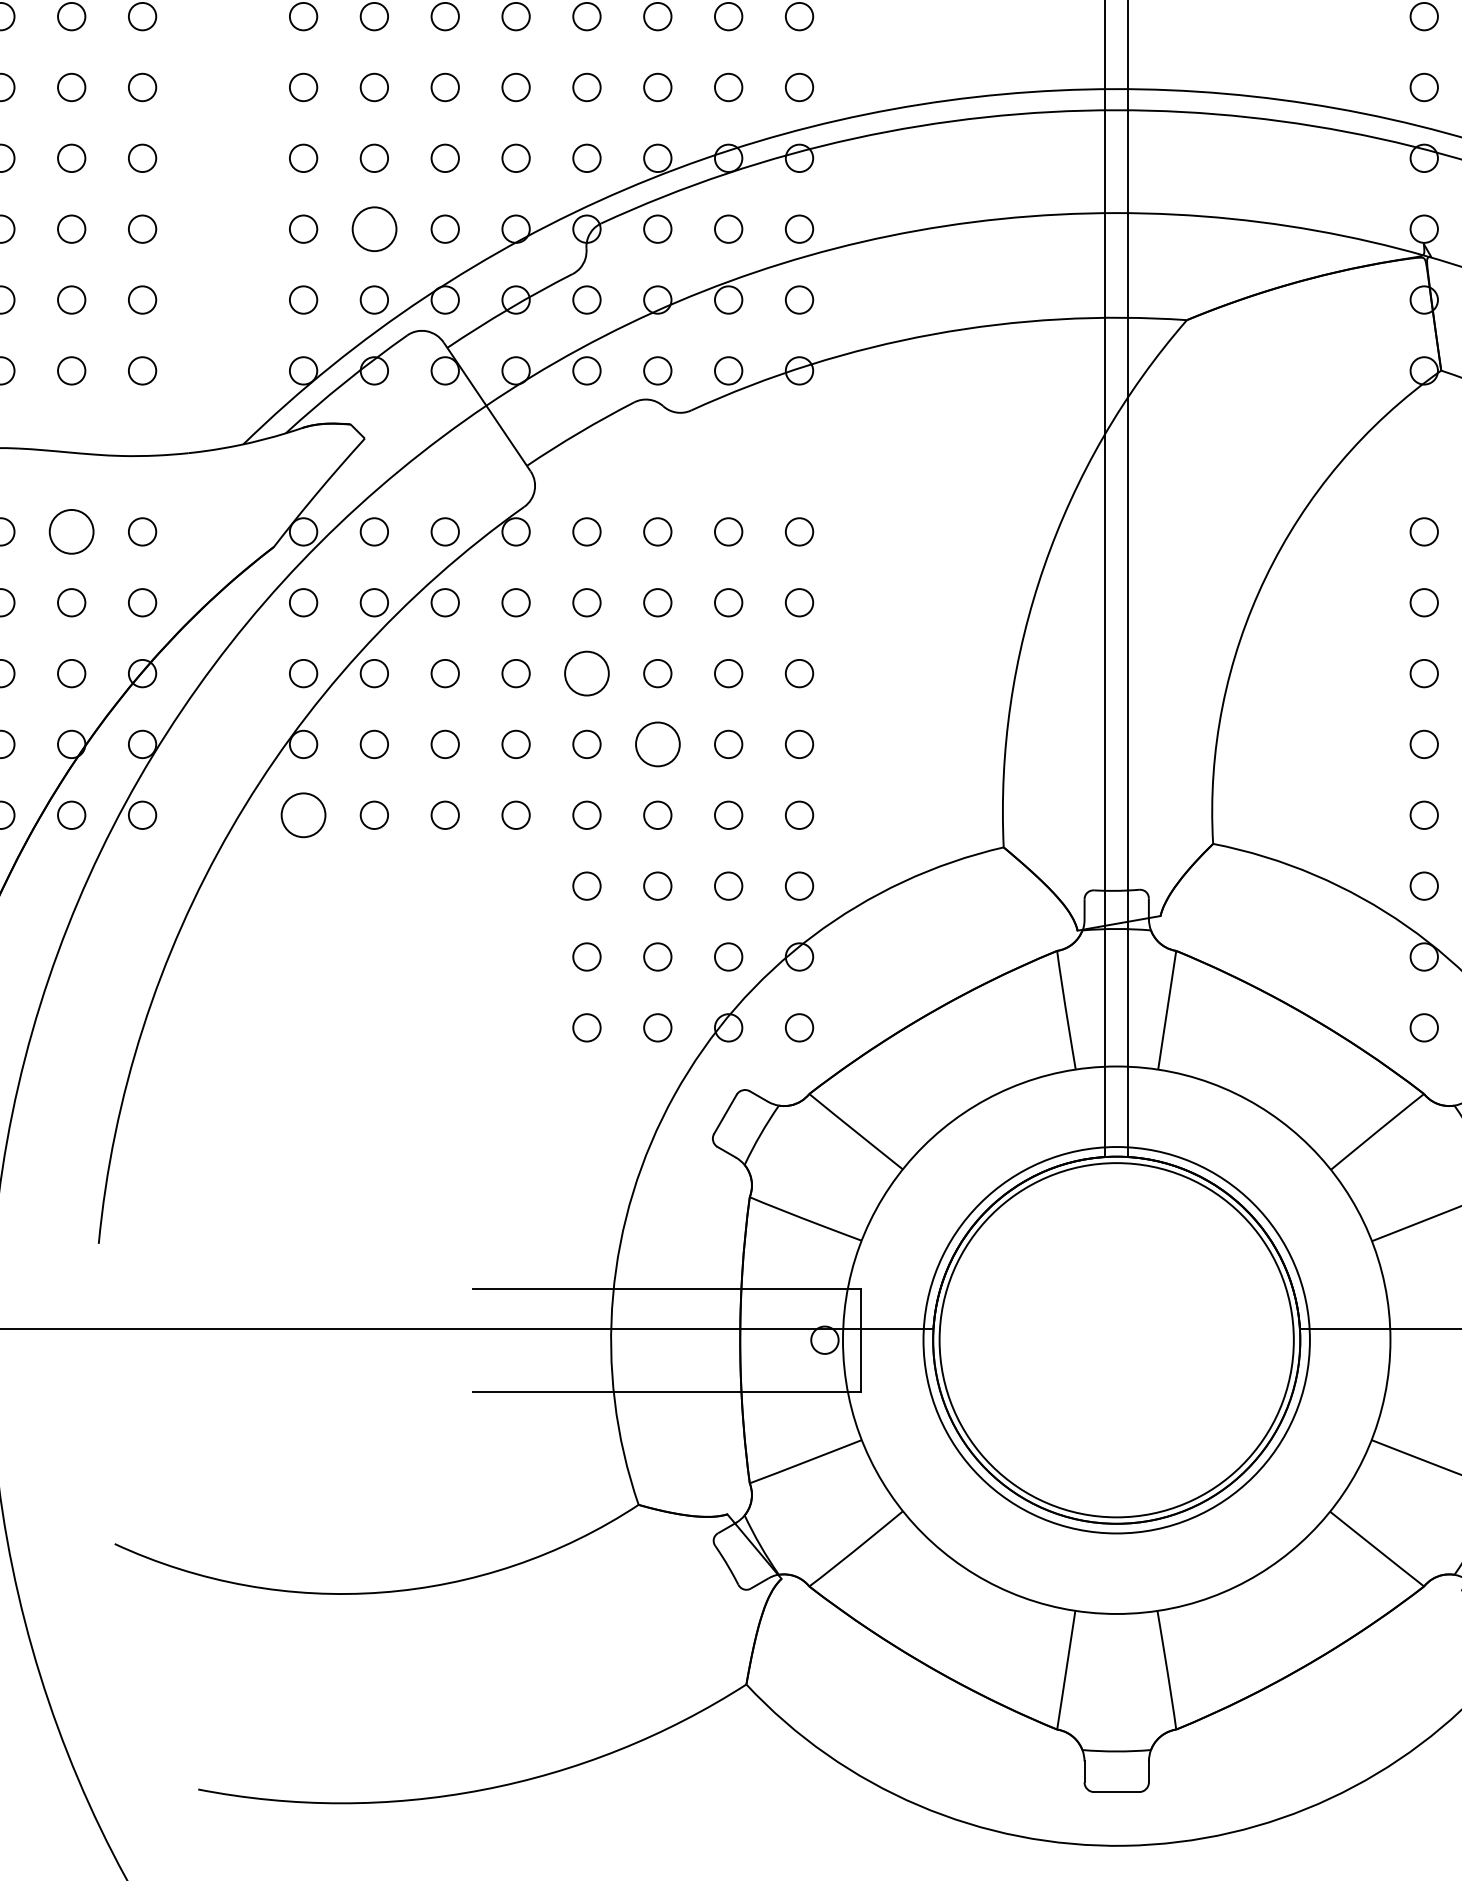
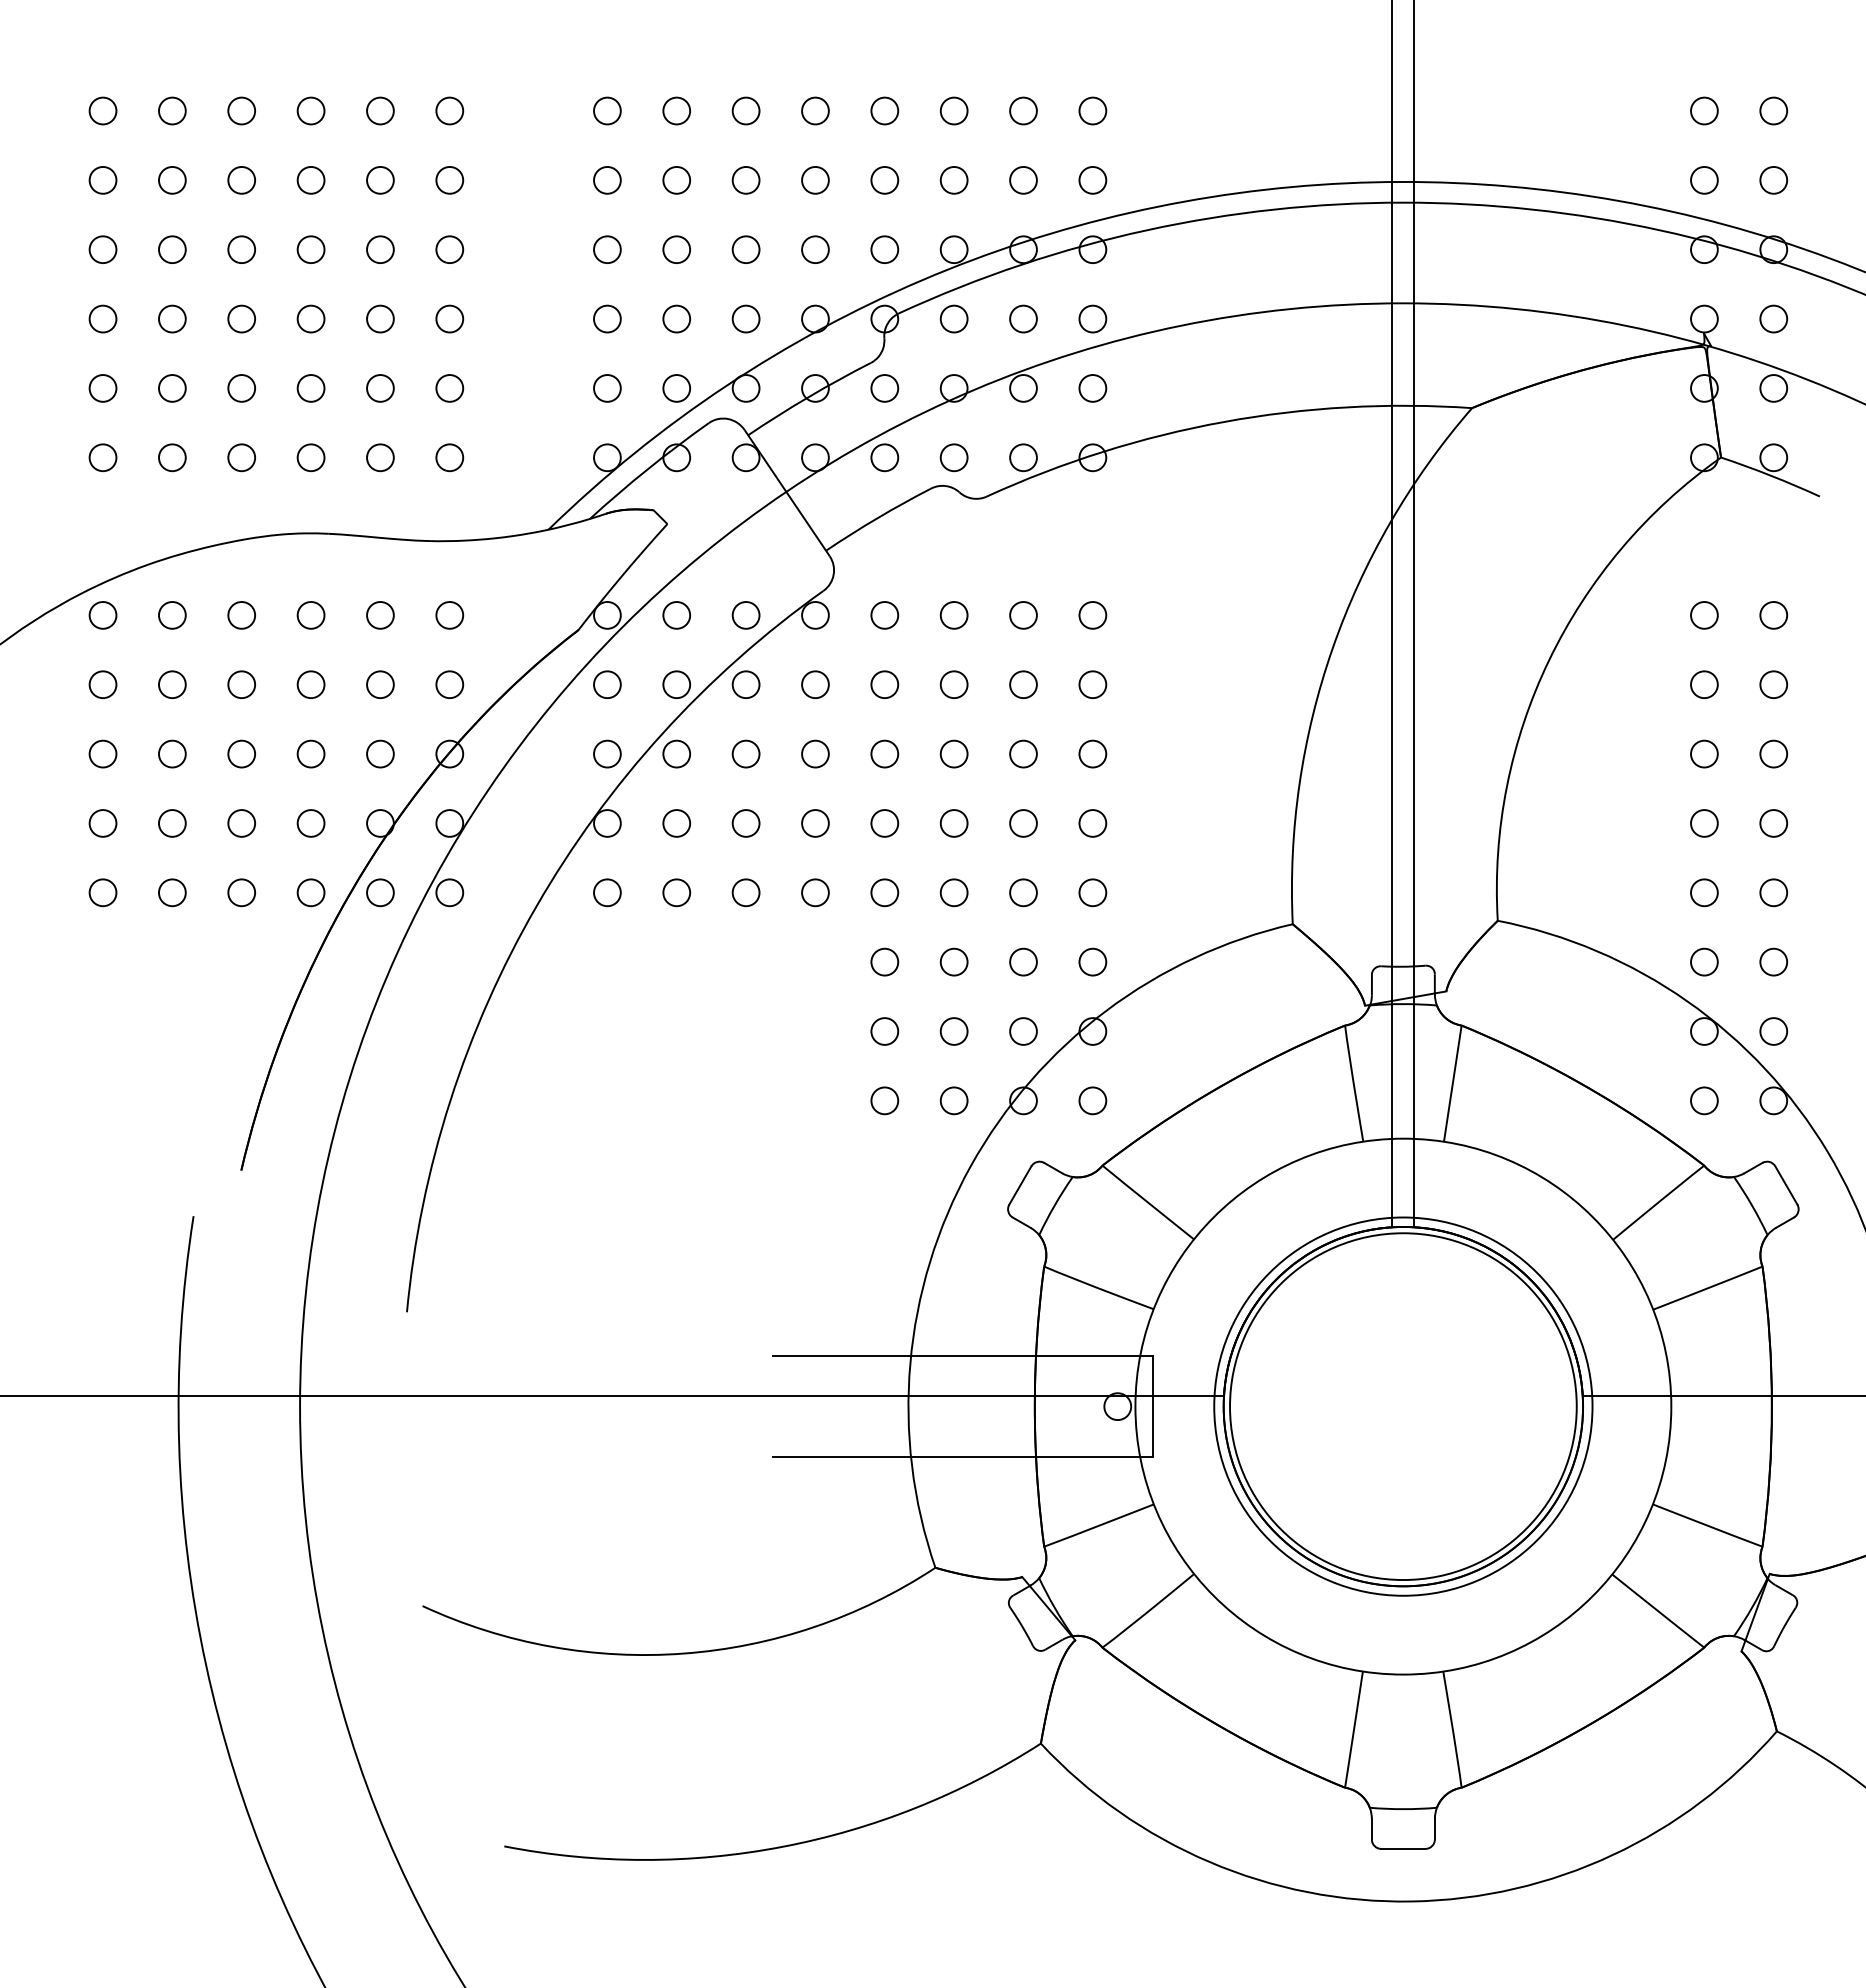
circle: (374, 228) -> (676, 318), size x0.62
circle: (71, 532) -> (380, 615), size x0.62
circle: (586, 672) -> (884, 753), size x0.62
circle: (657, 744) -> (953, 823), size x0.62
circle: (303, 814) -> (607, 892), size x0.62

